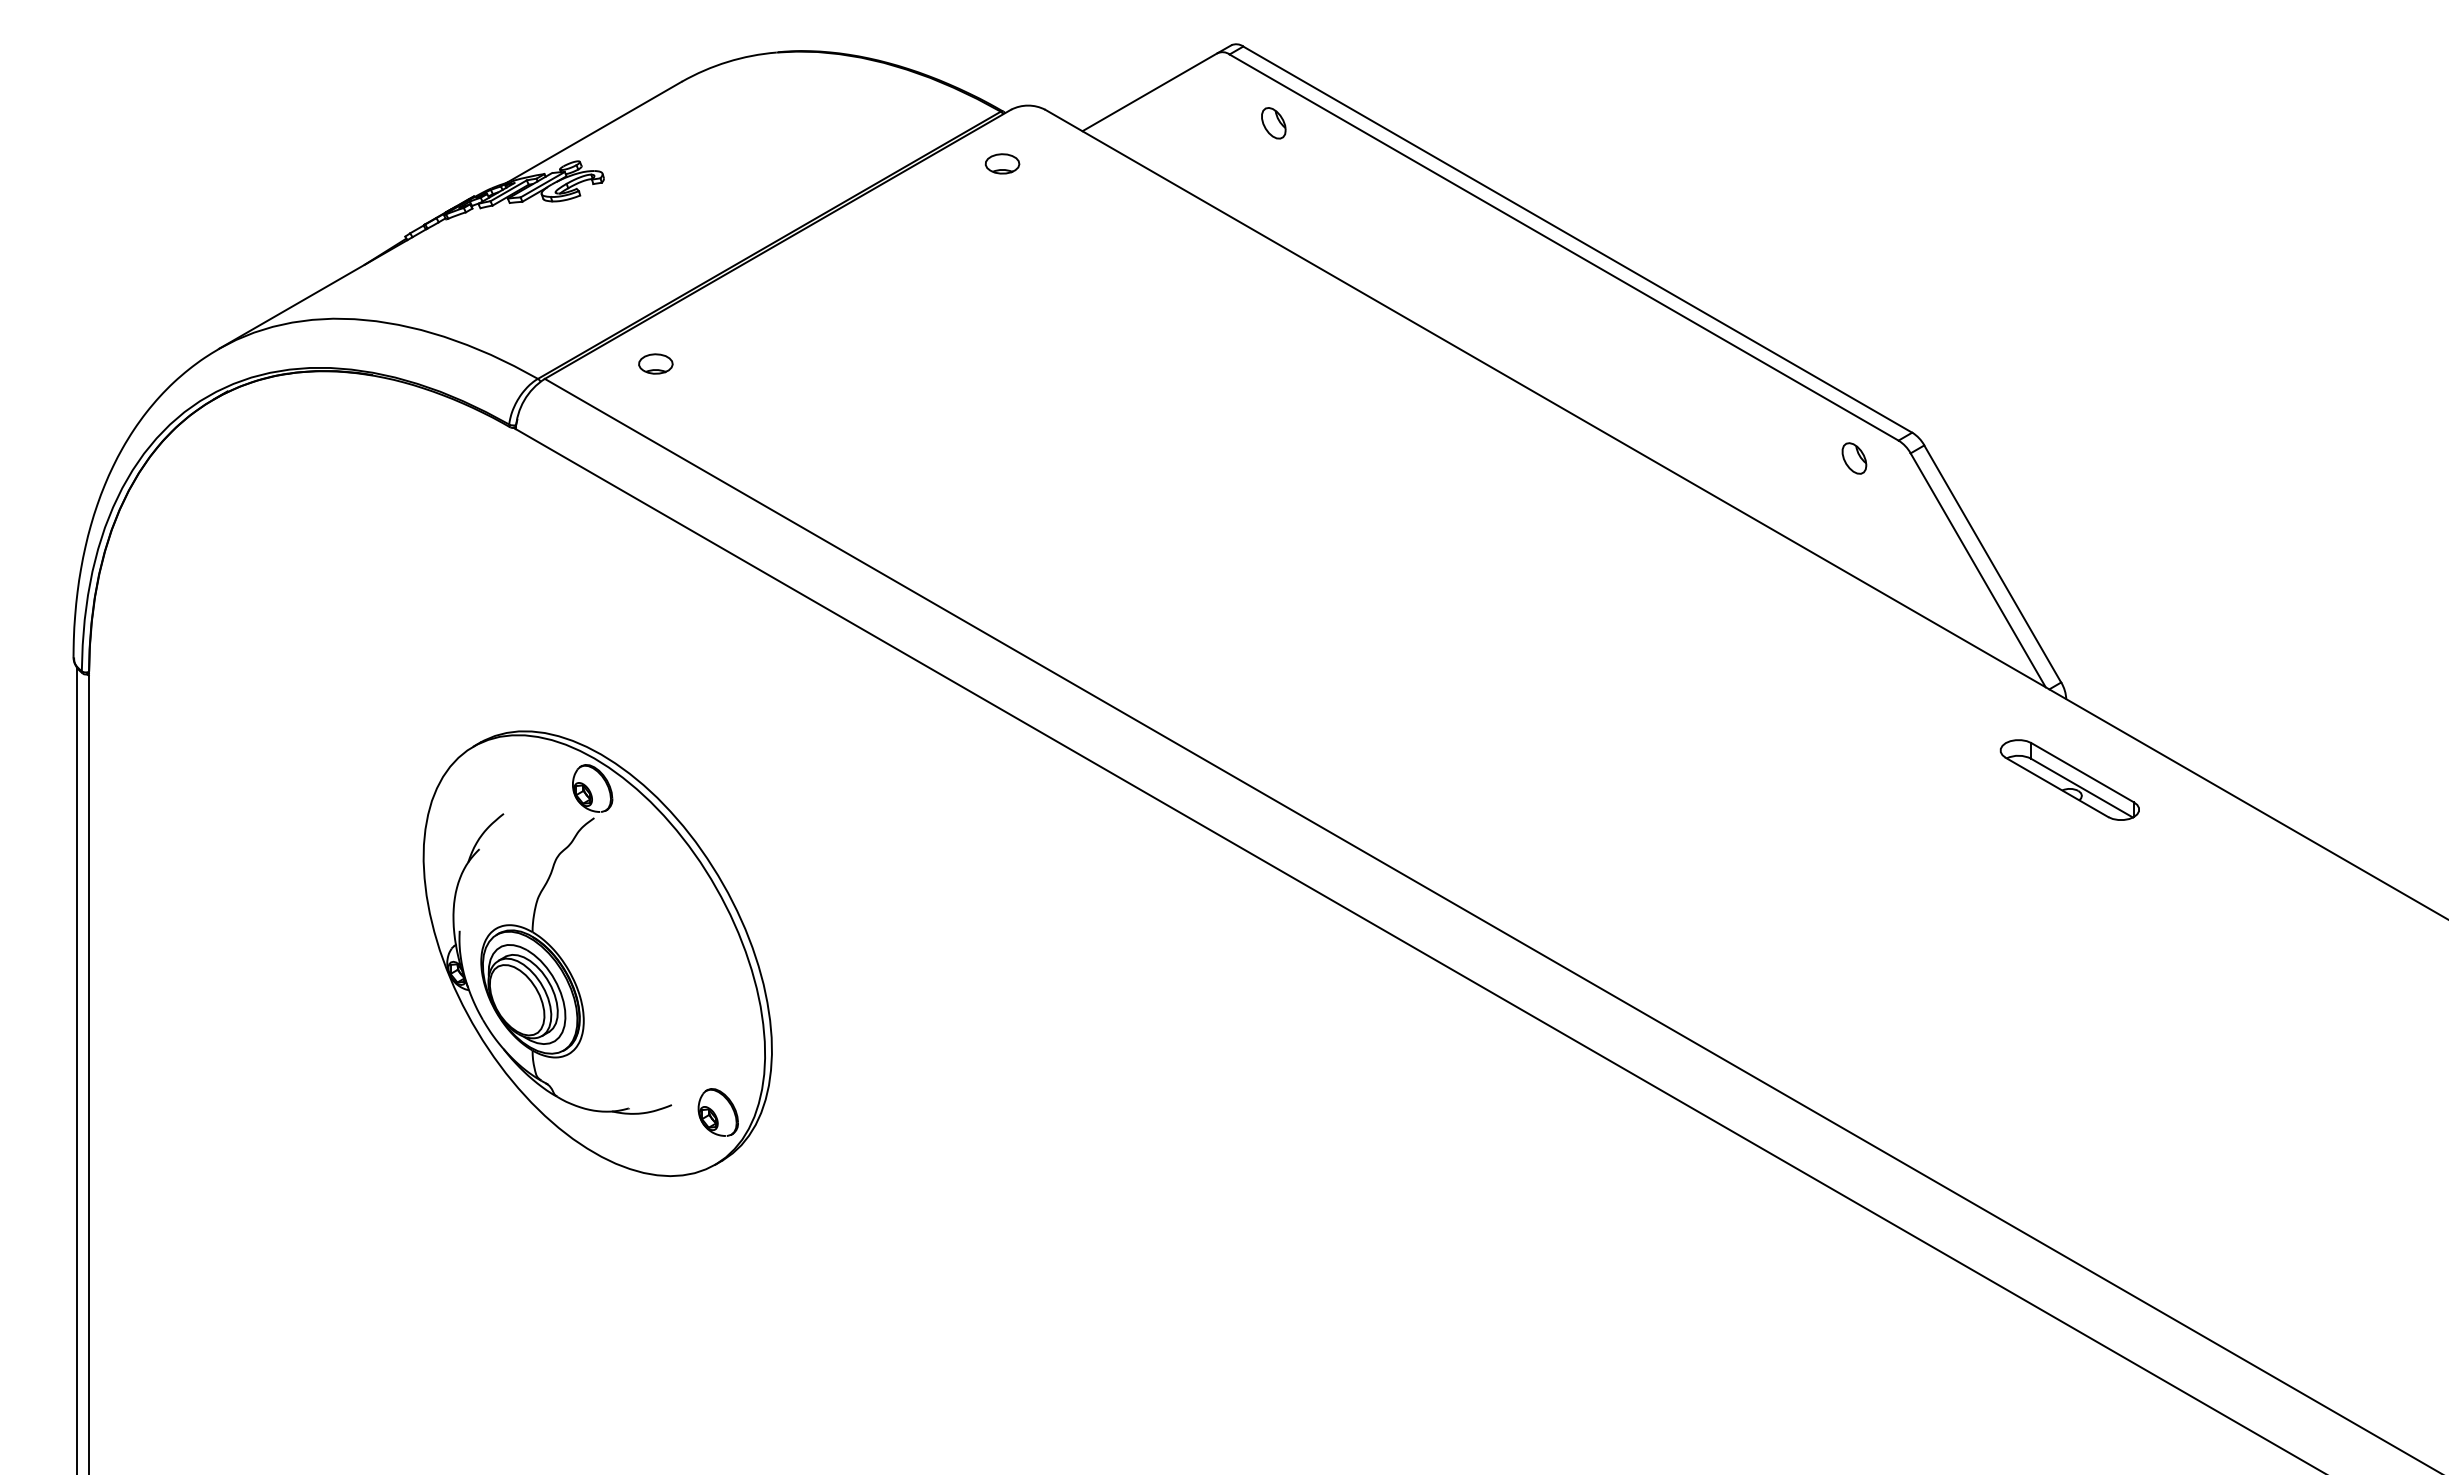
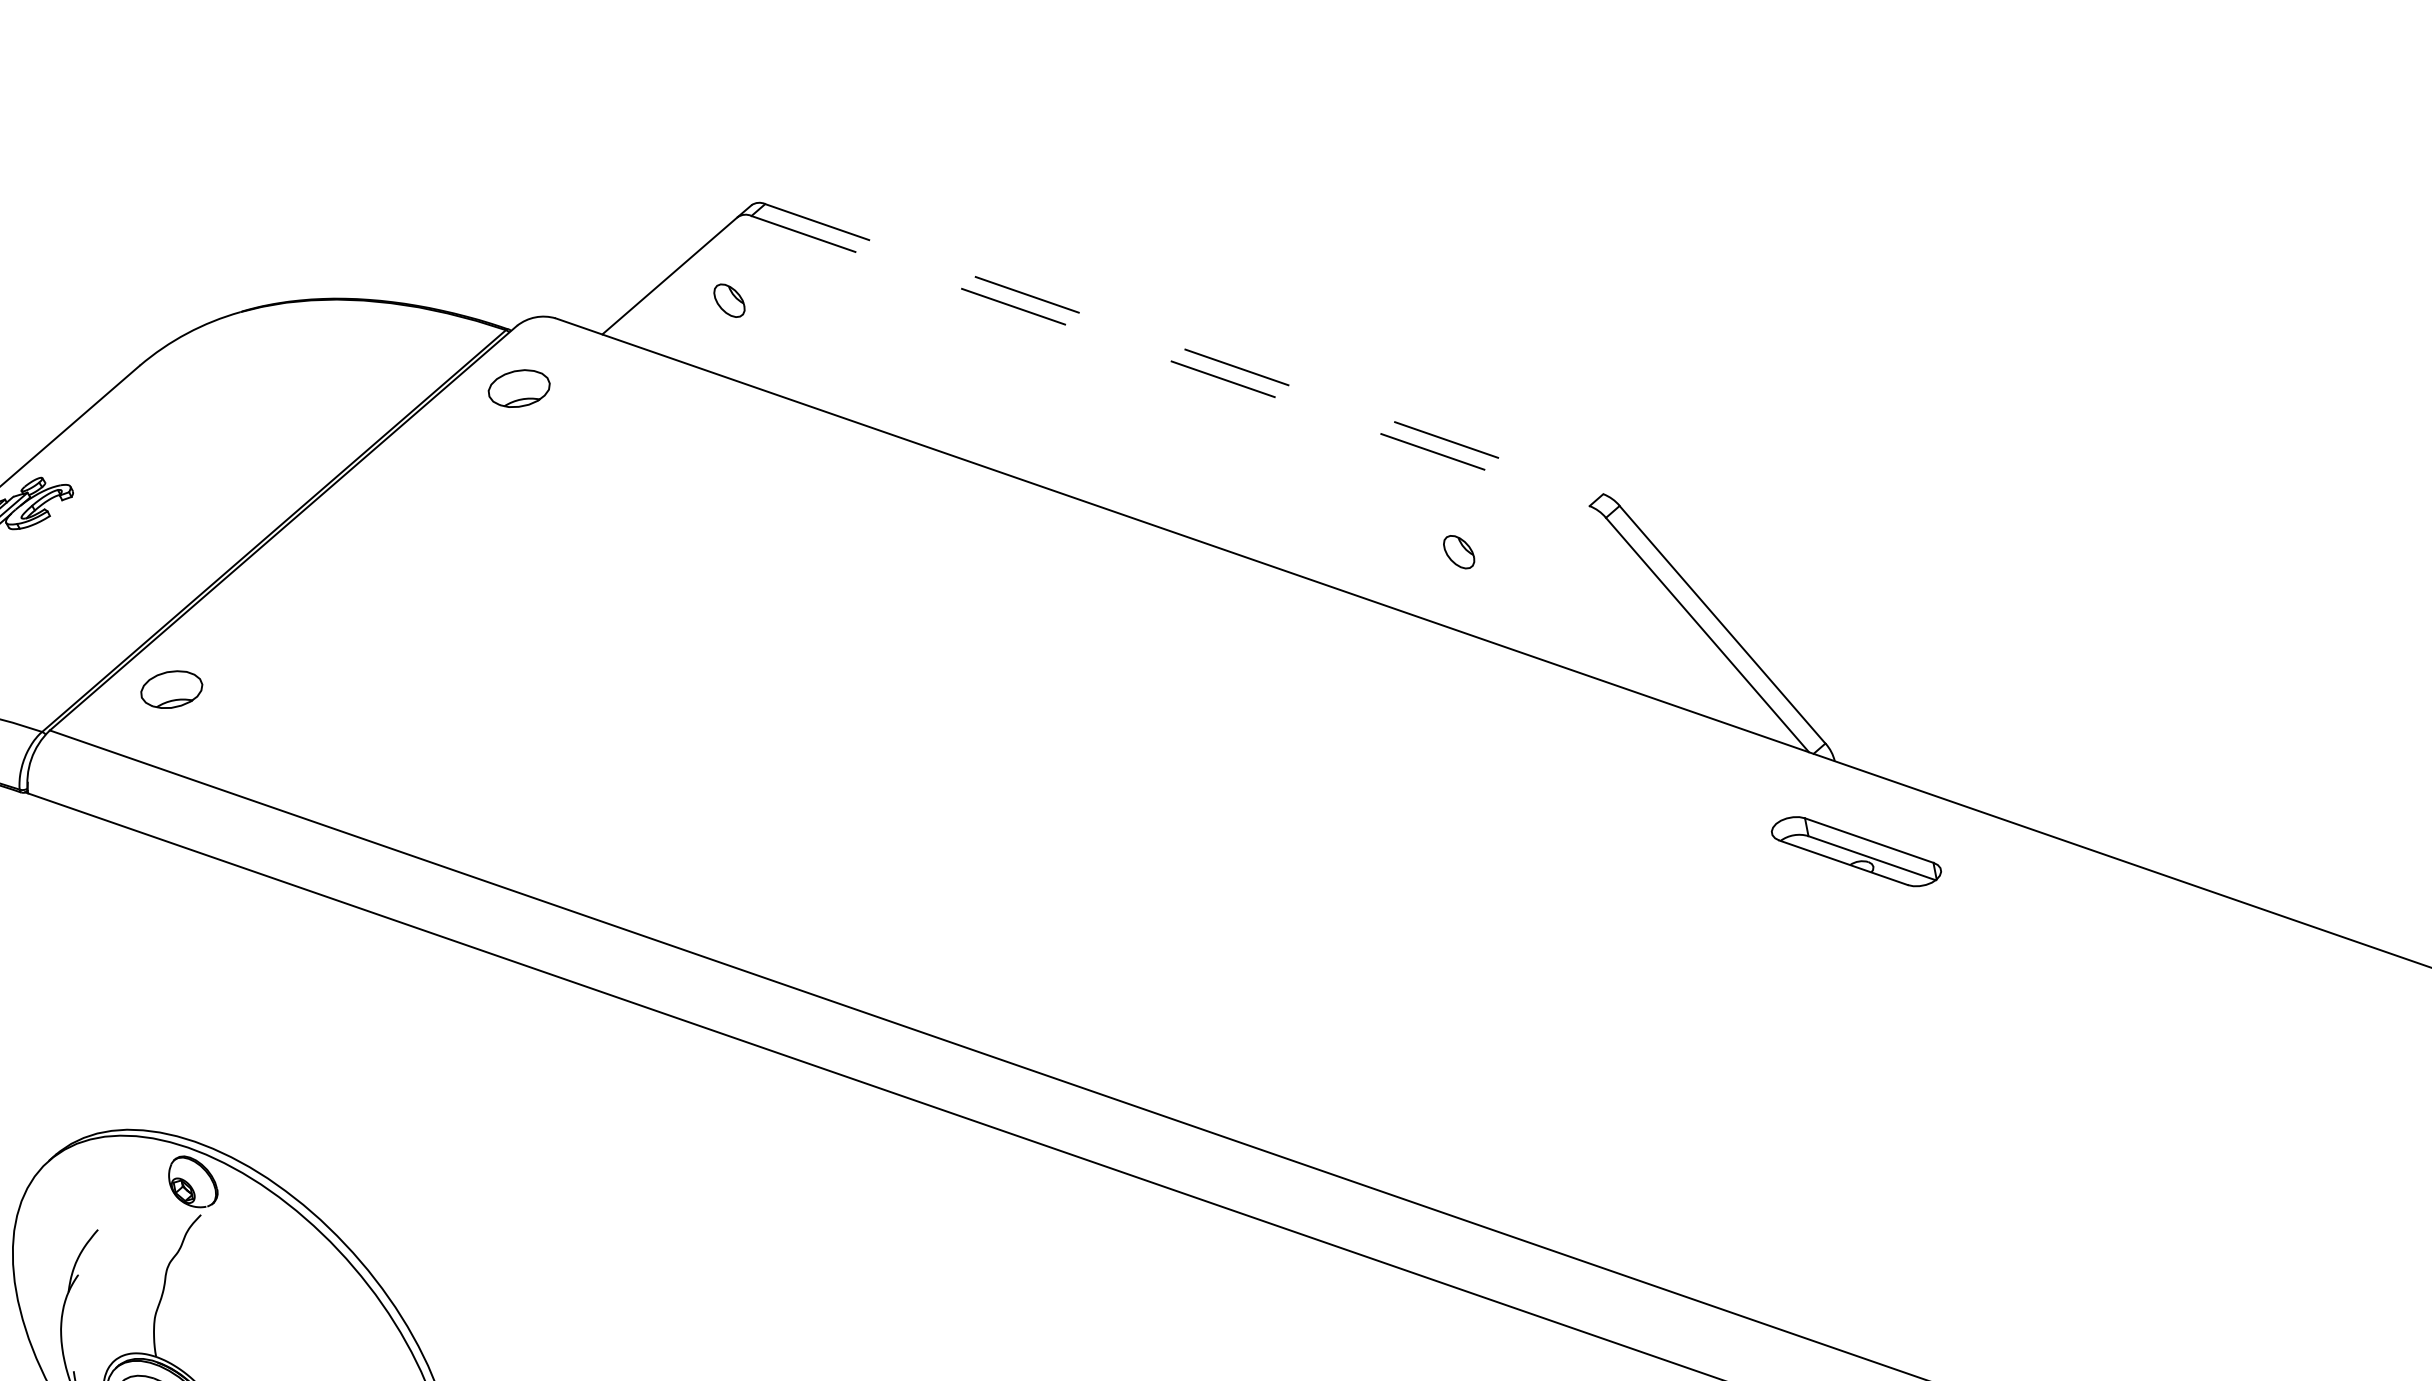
part: (1273, 123) -> (729, 301), moved
part: (1002, 163) -> (519, 388), size x1.6
line: (1578, 239) -> (1185, 348), solid -> dashed
line: (1564, 247) -> (1171, 360), solid -> dashed
part: (655, 363) -> (171, 689), size x1.6
part: (1854, 458) -> (1459, 552), moved

